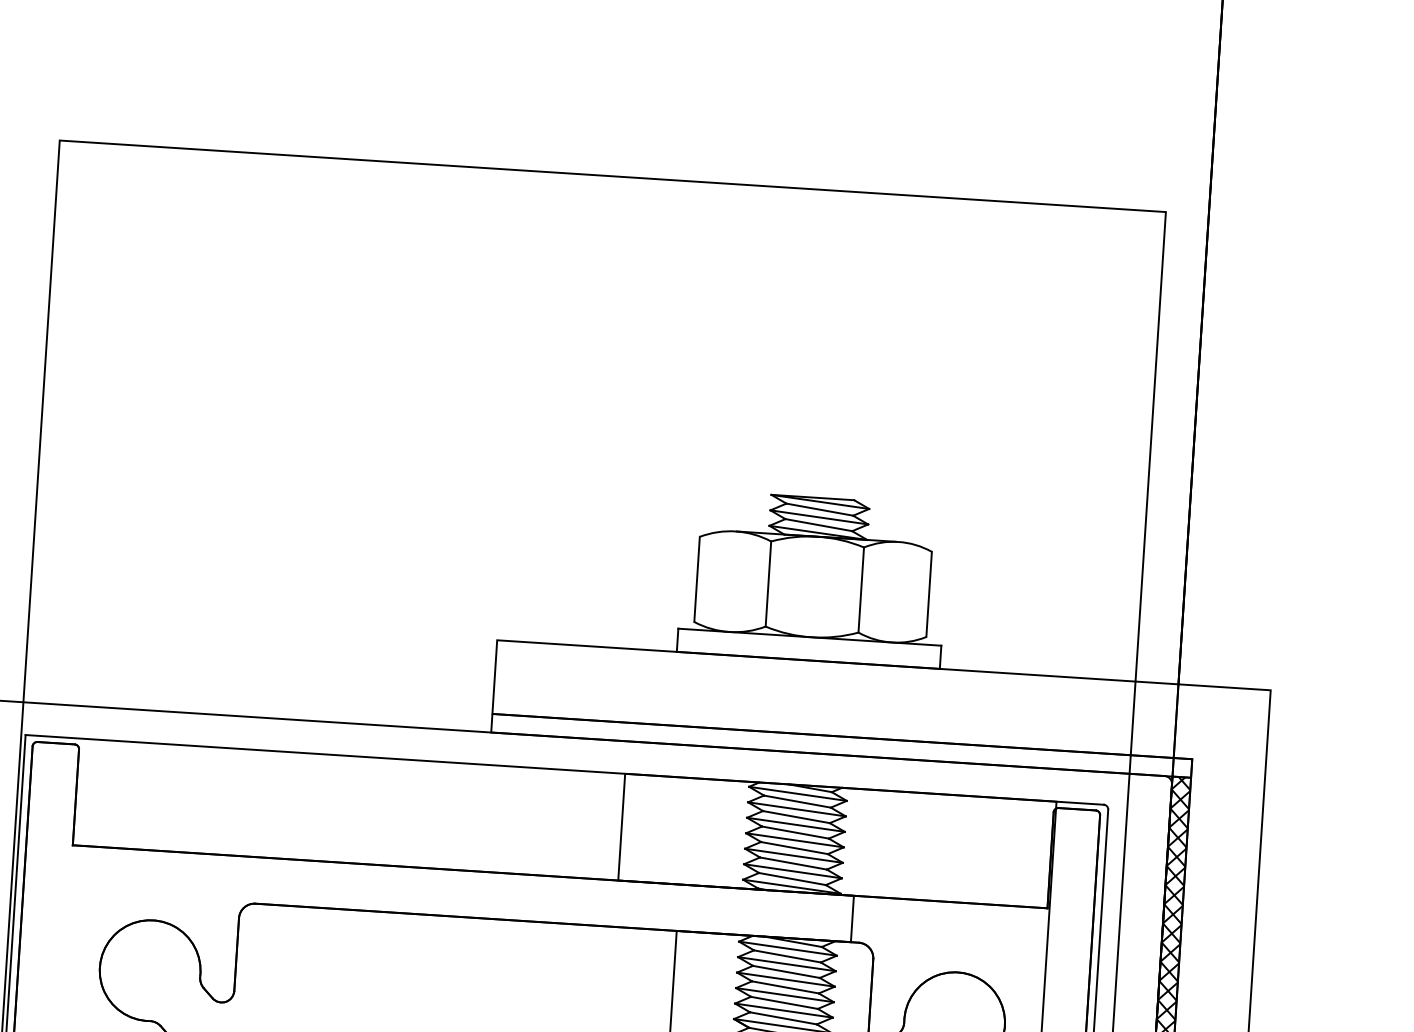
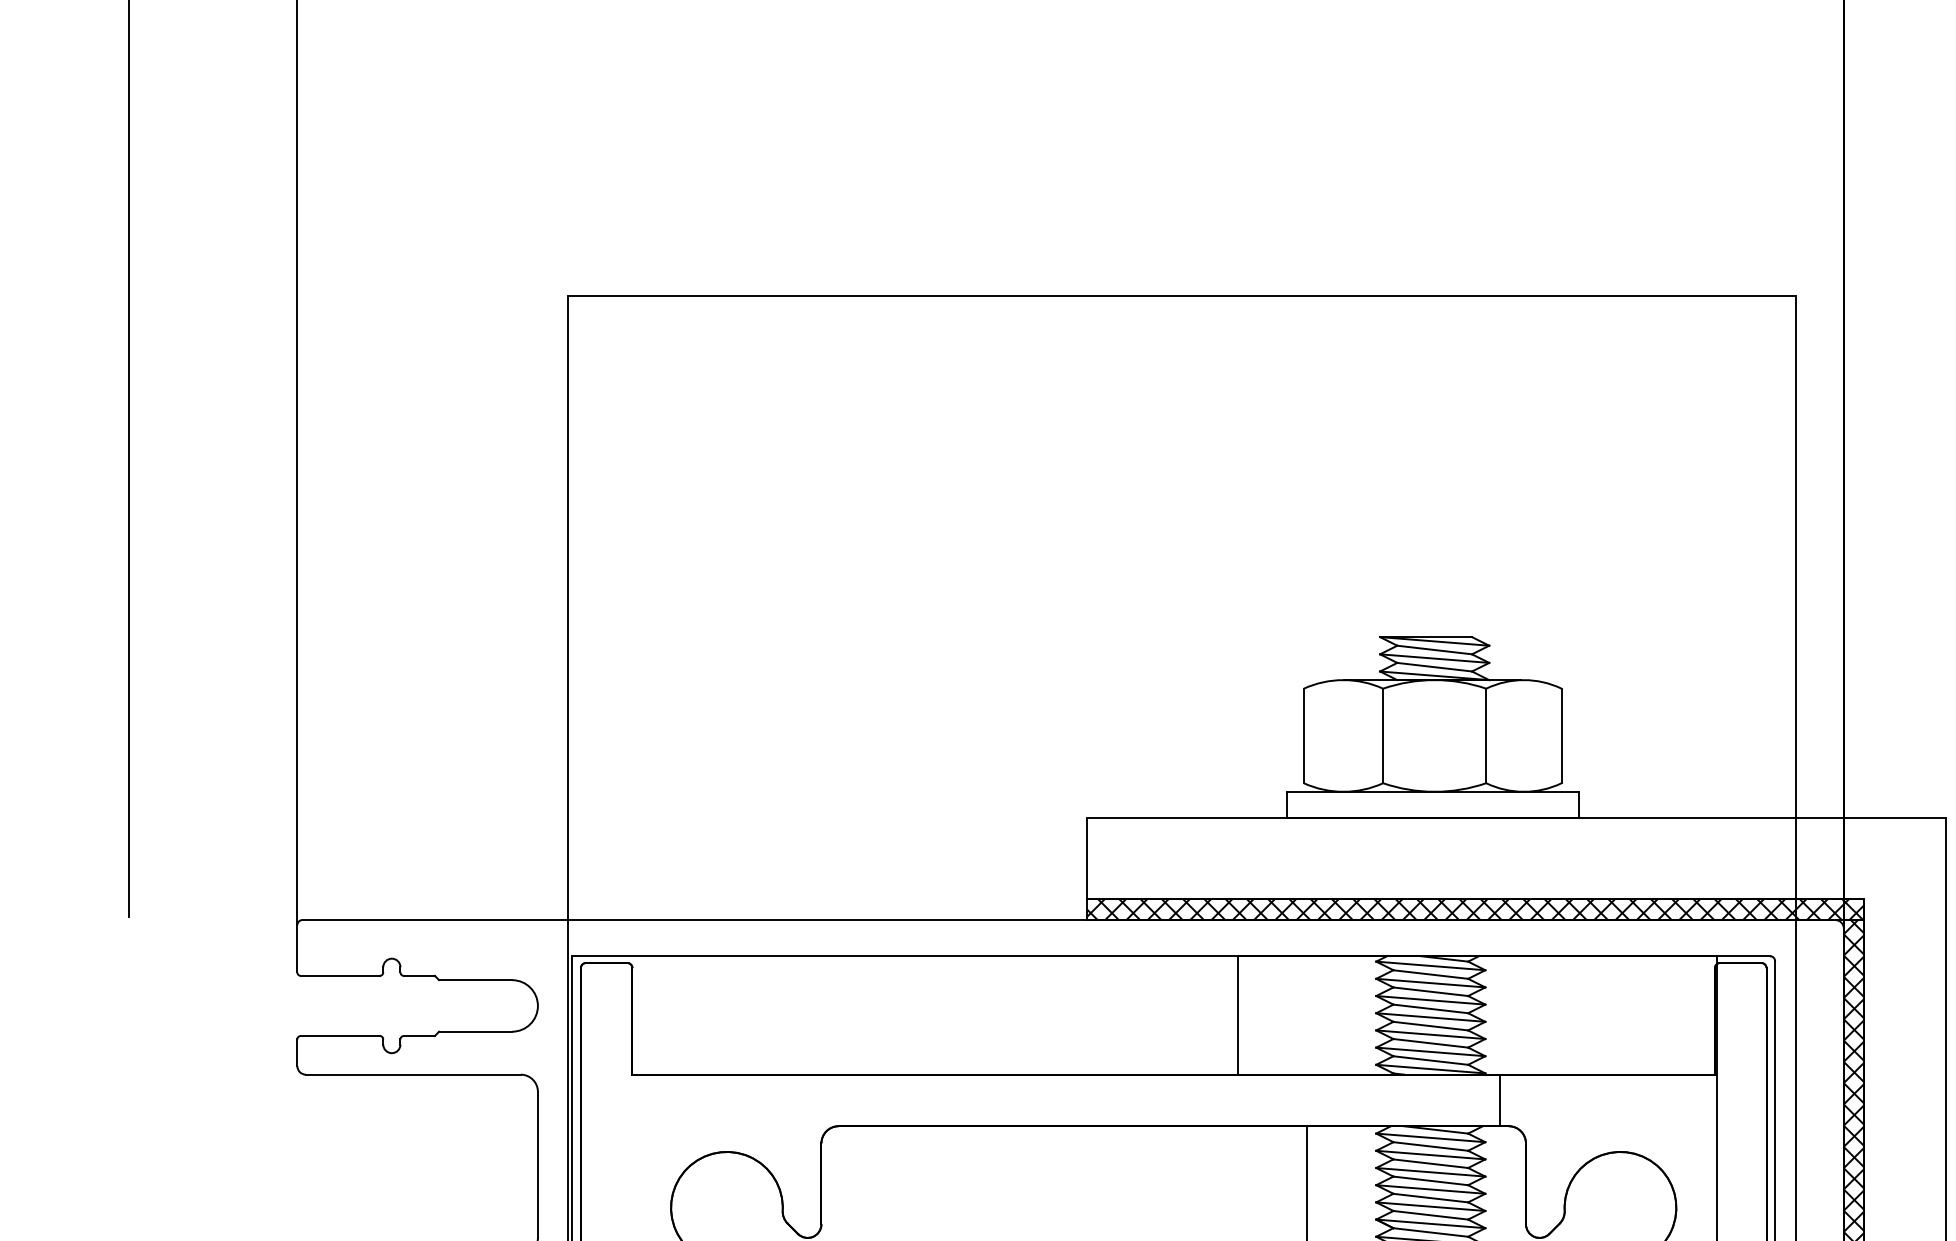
hatch: (841, 745) -> (1475, 909), added

